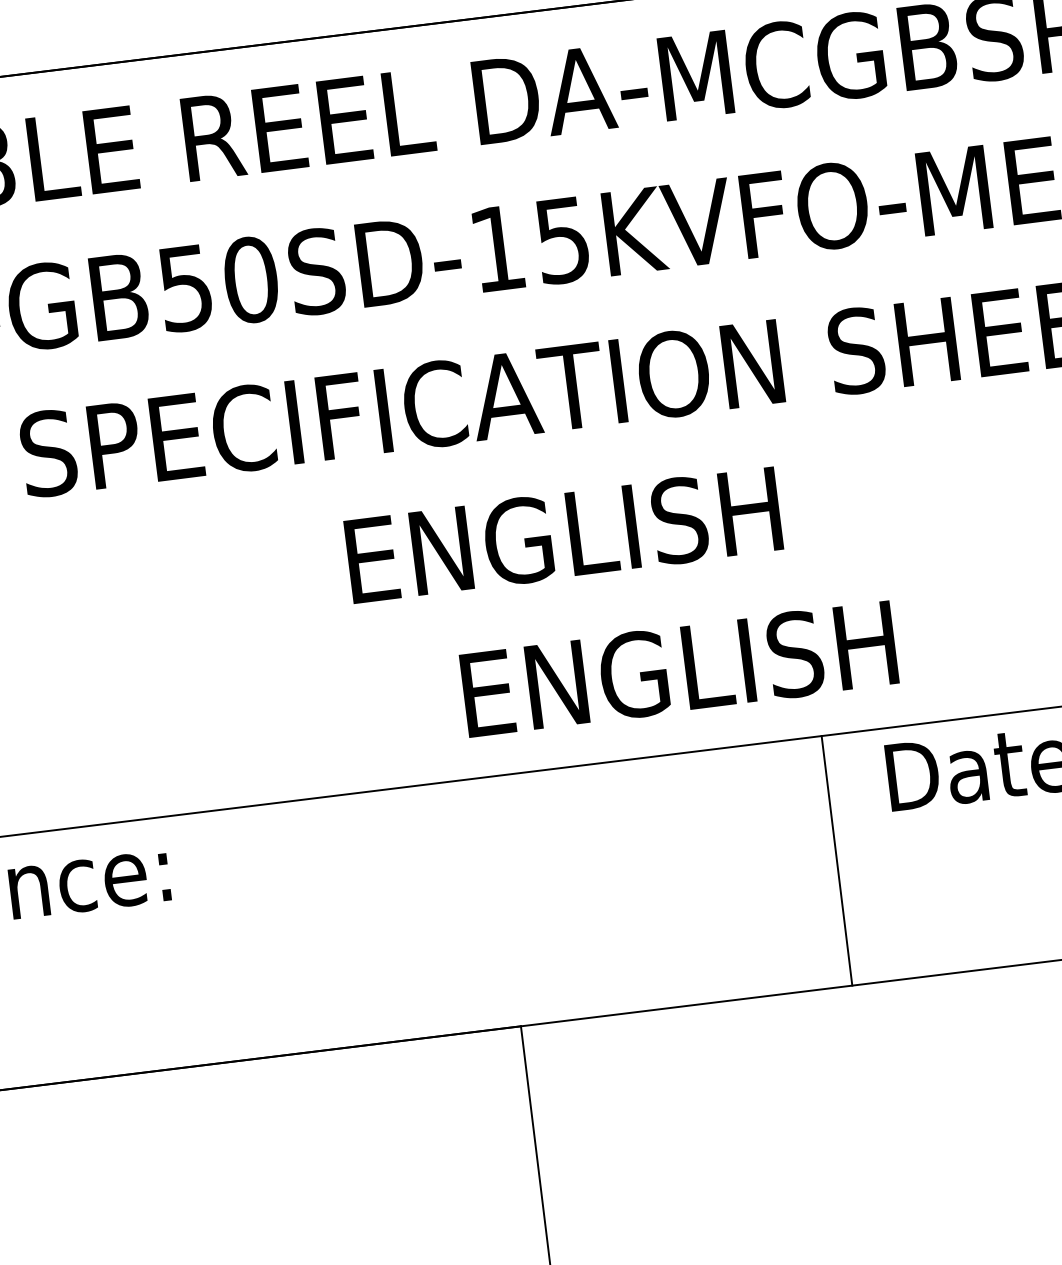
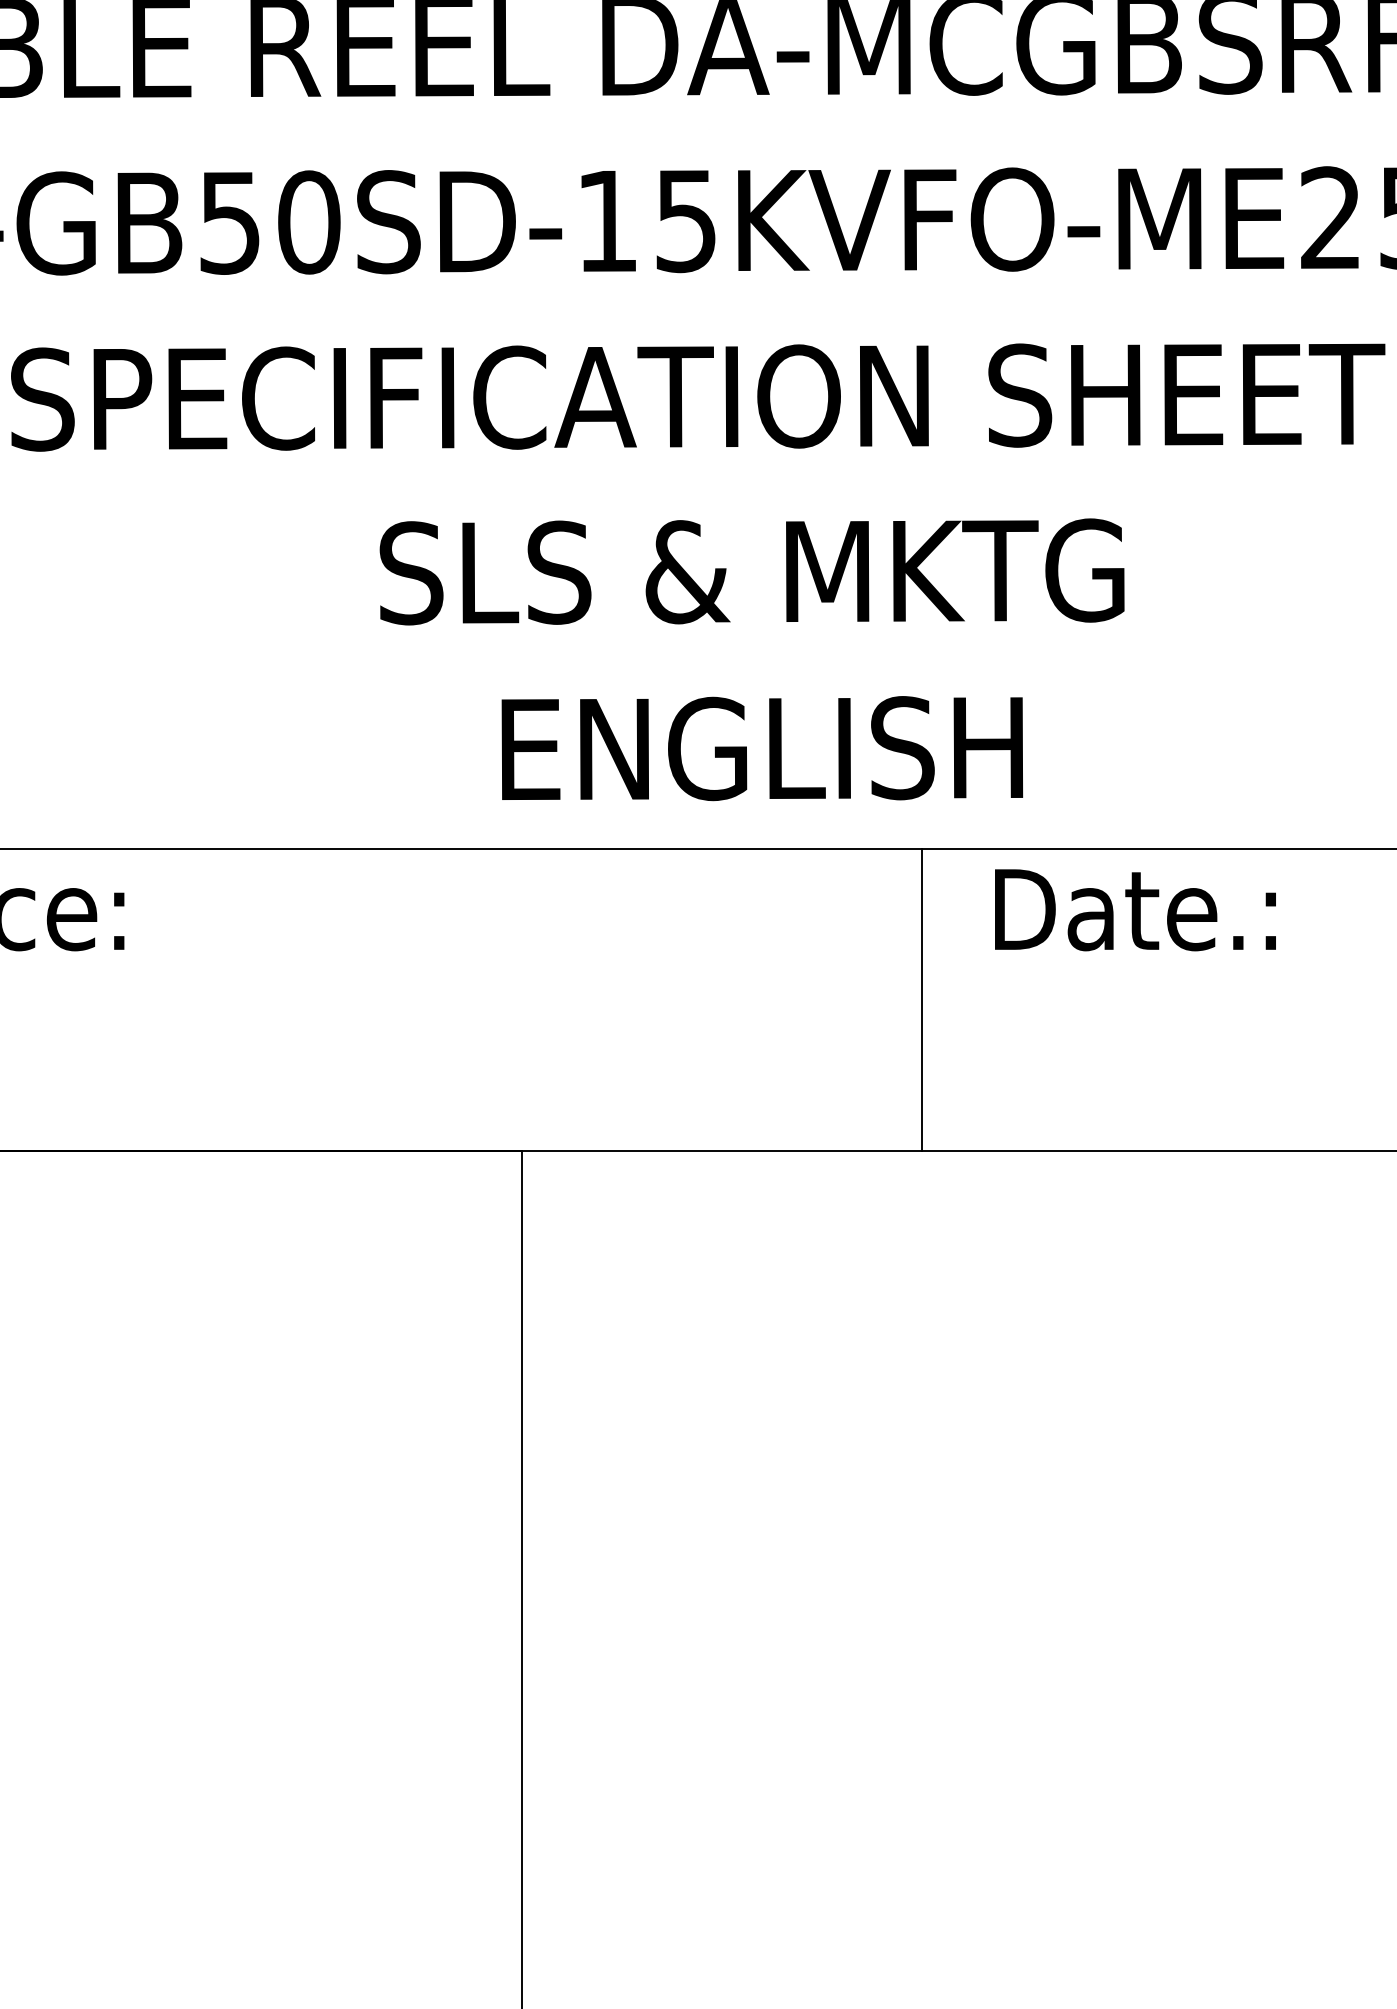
text: (652, 523) -> (751, 571), ENGLISH -> SLS & MKTG

